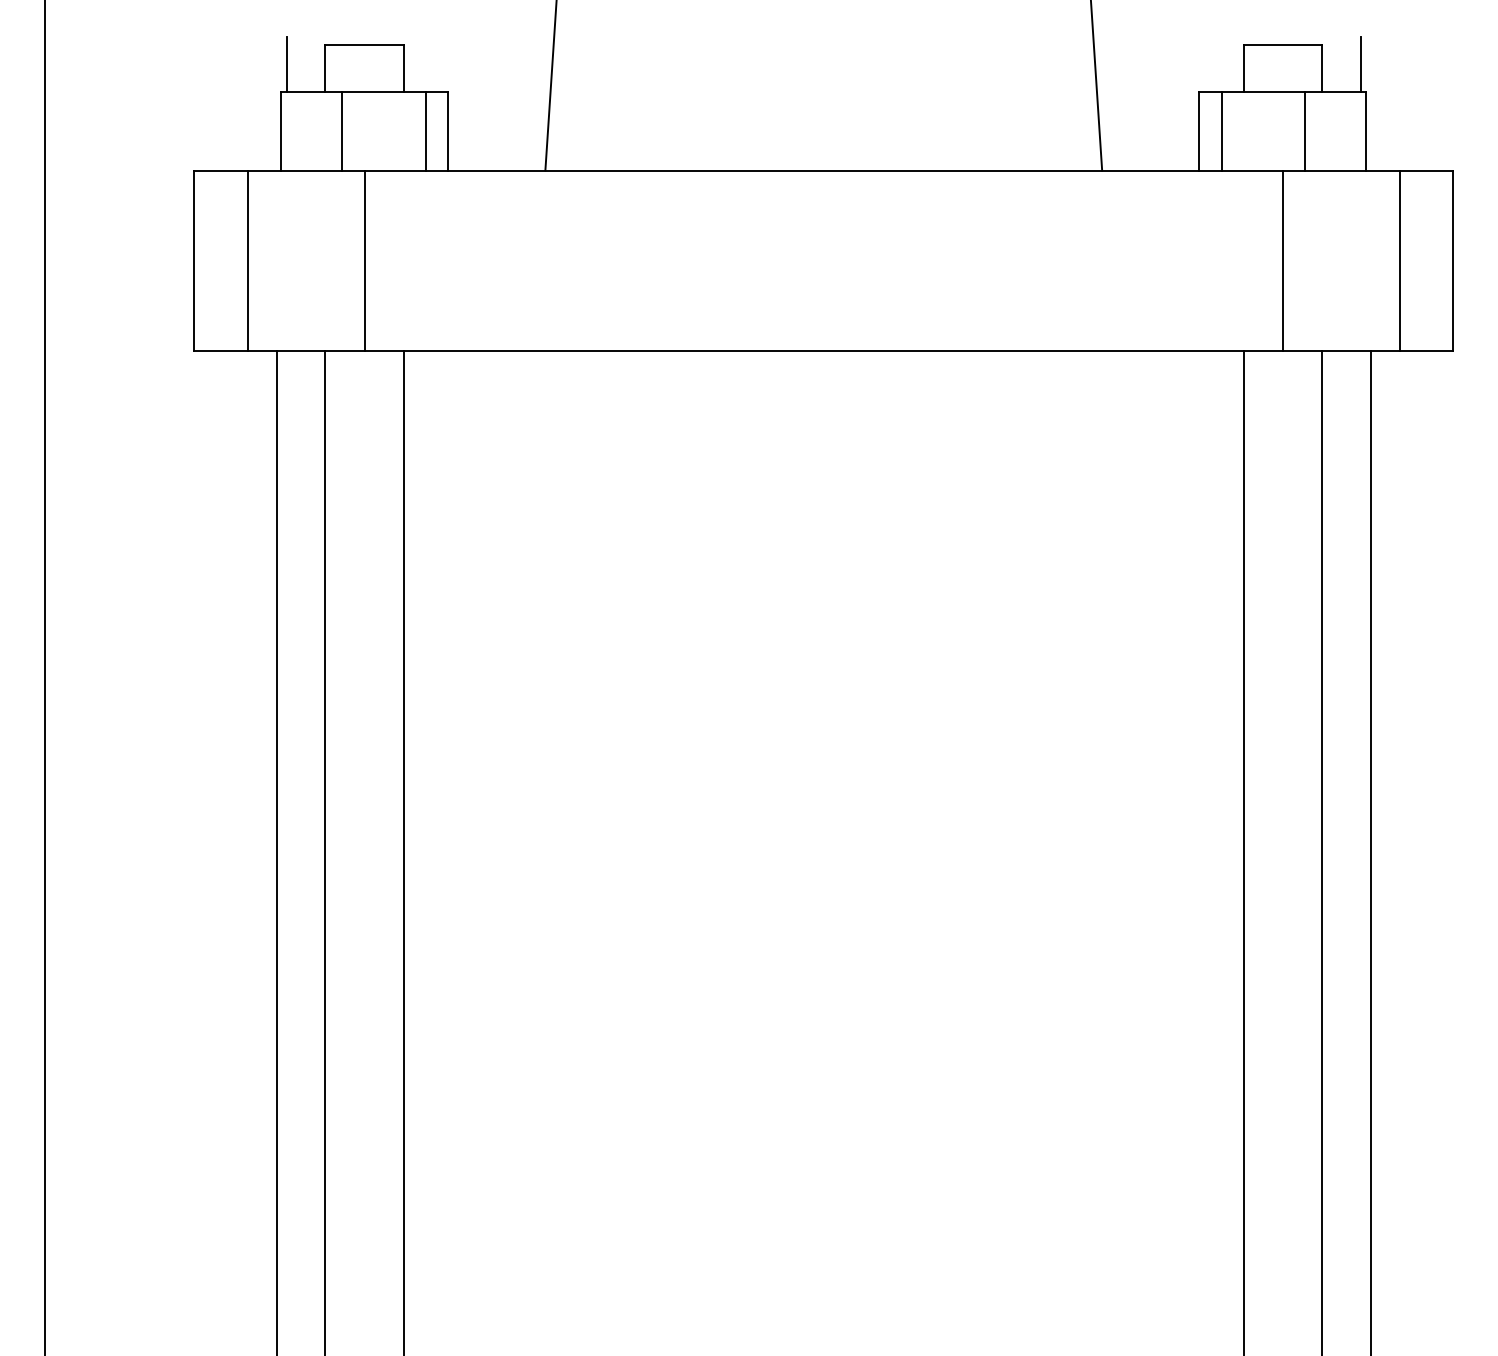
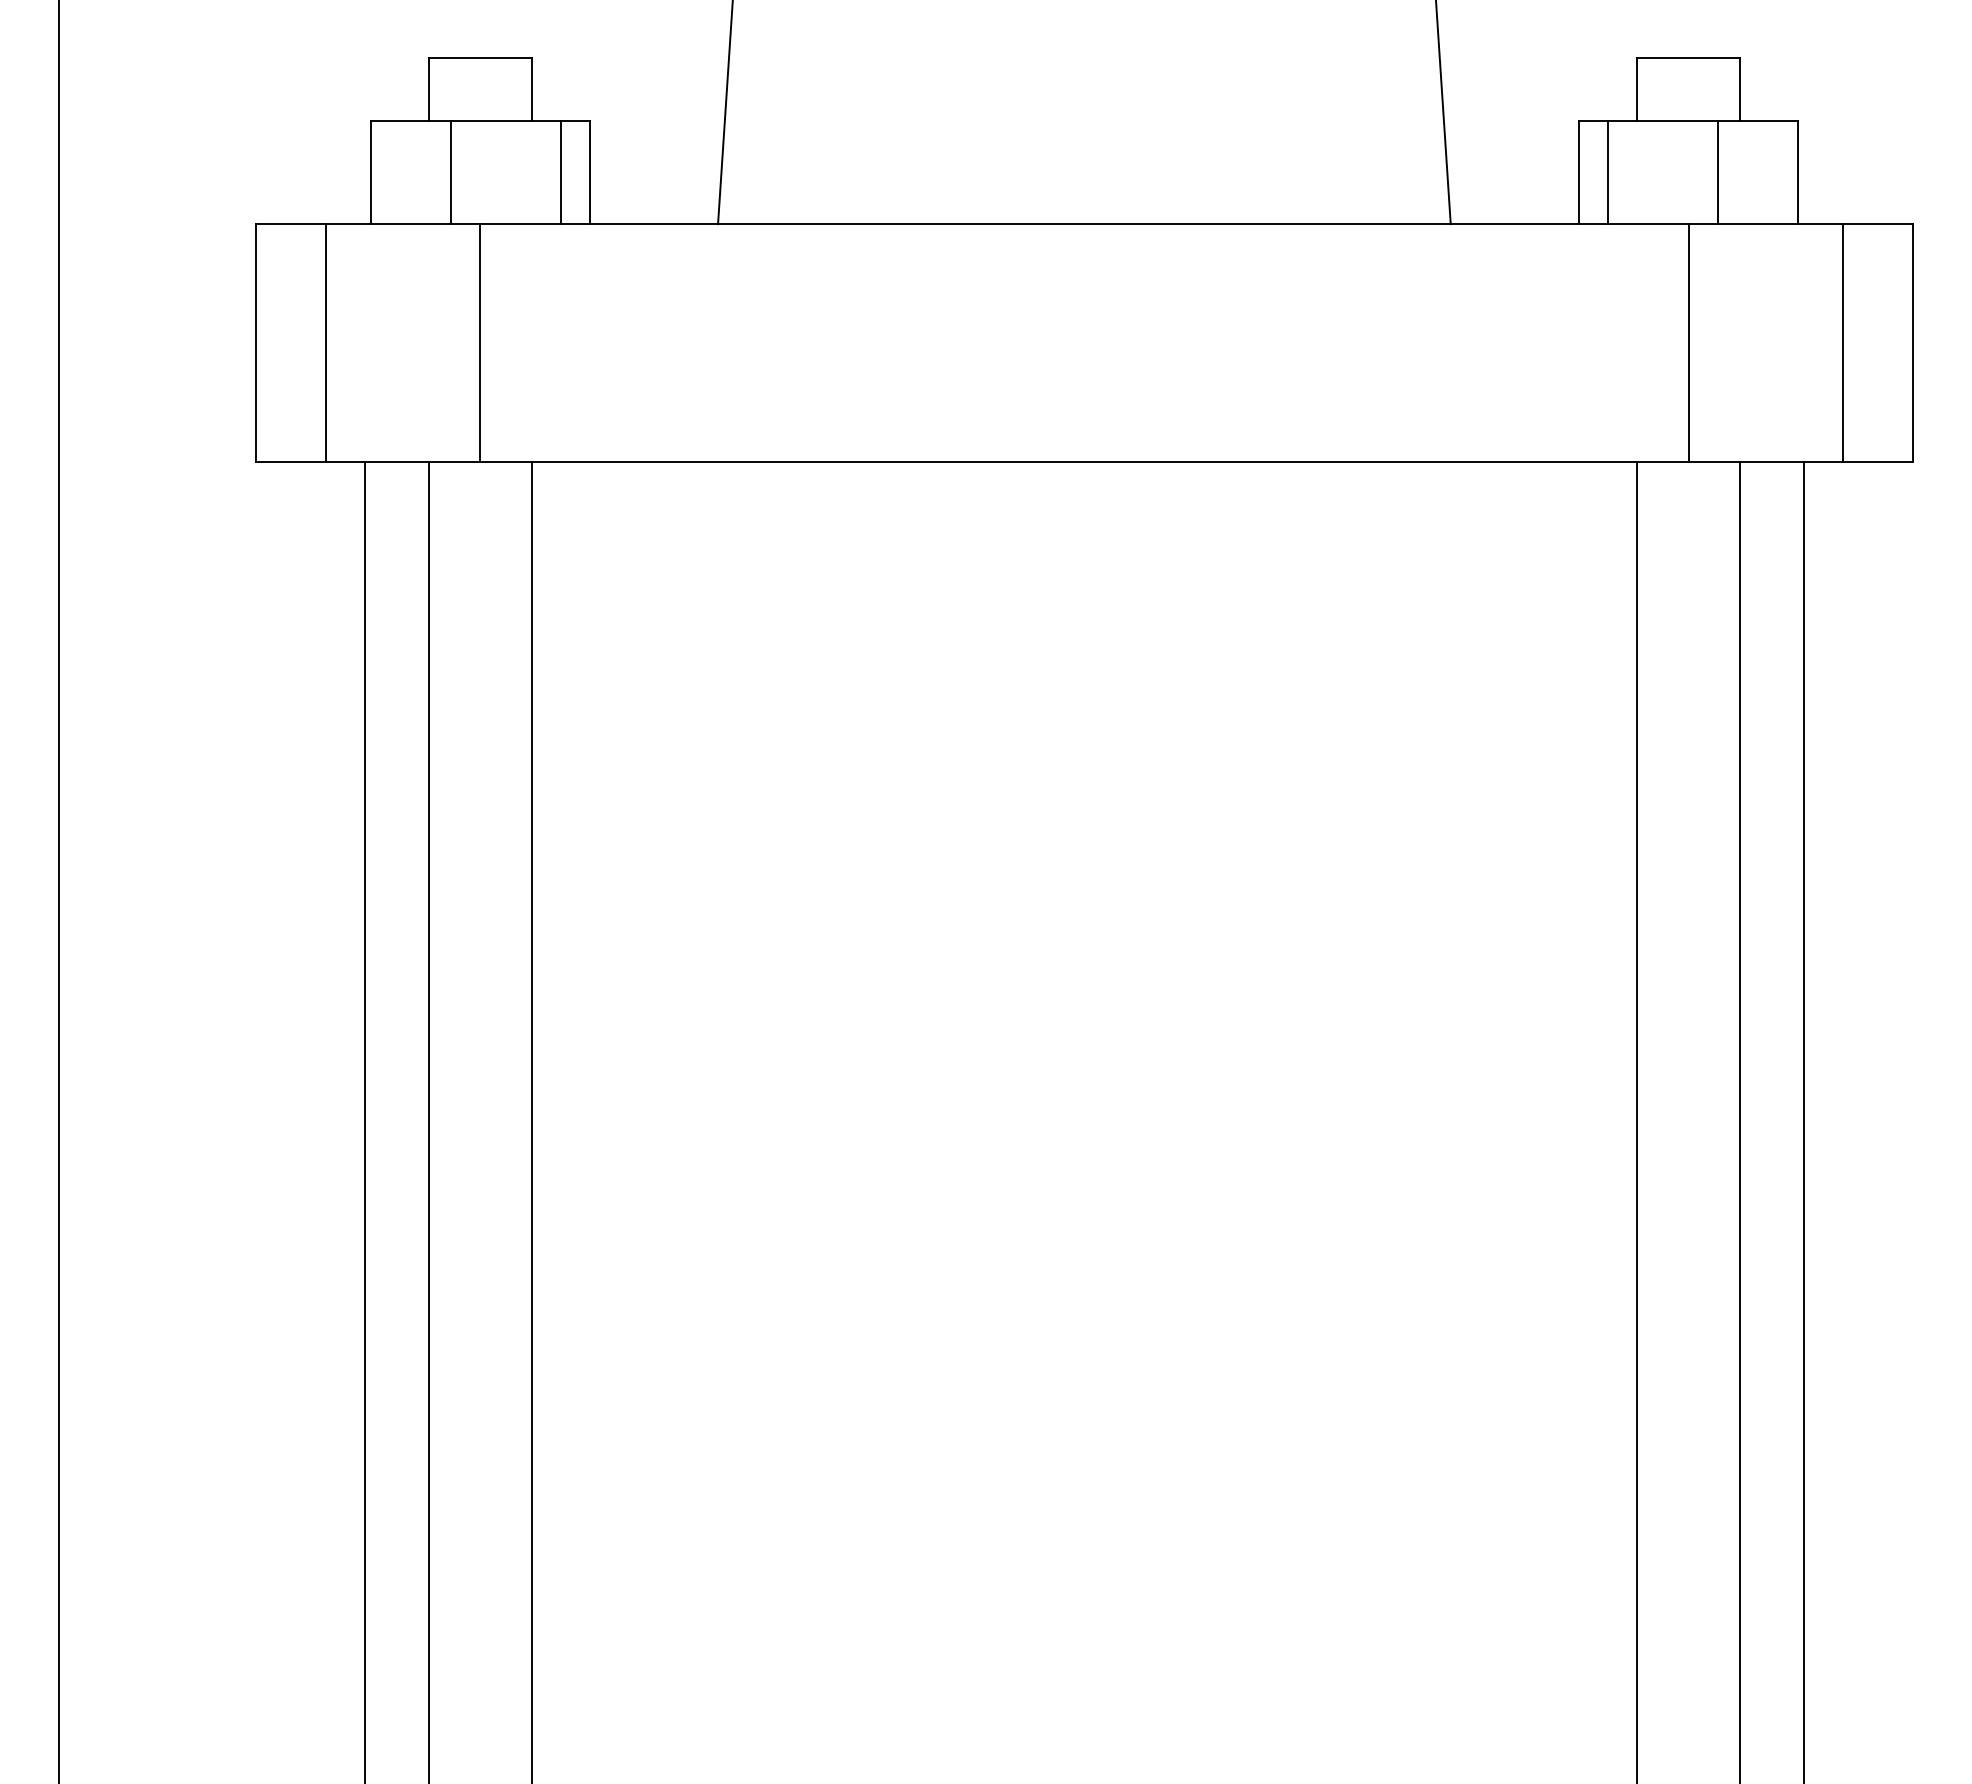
line: (286, 64) -> (377, 84), removed
line: (1361, 64) -> (1791, 84), removed

